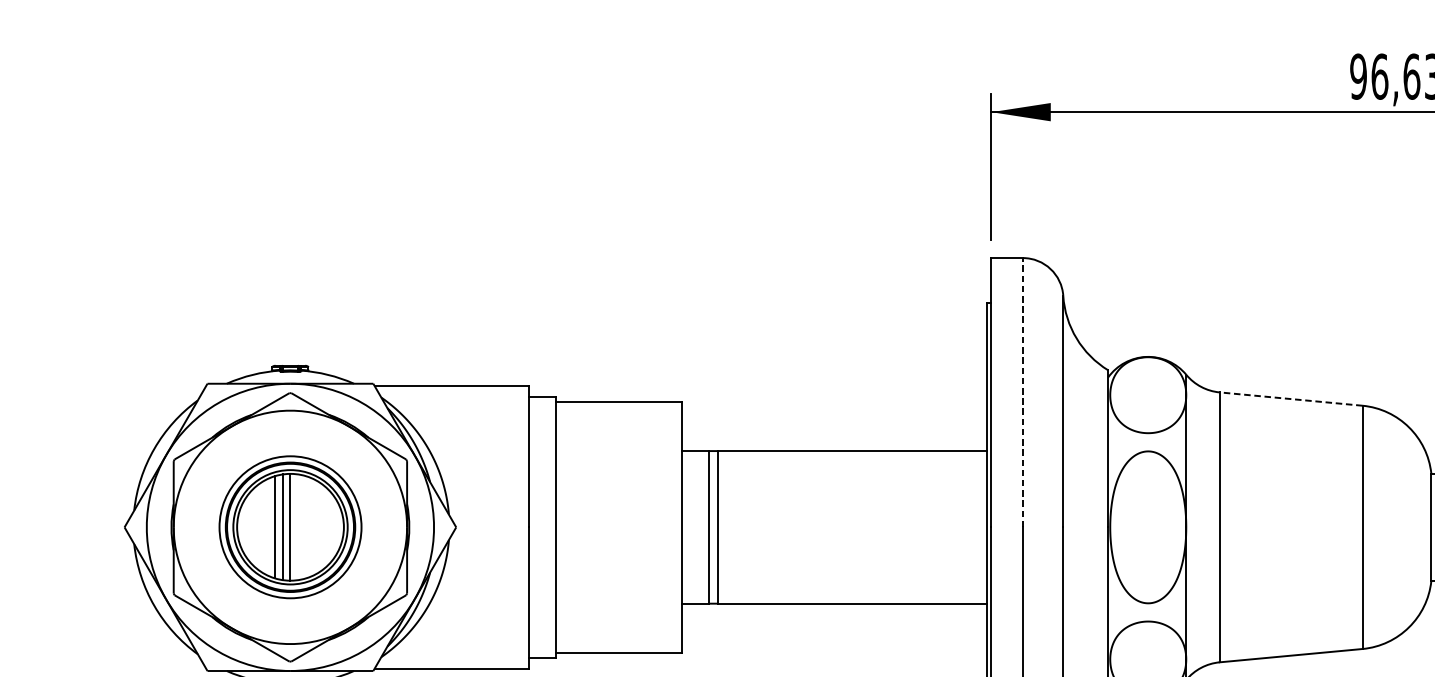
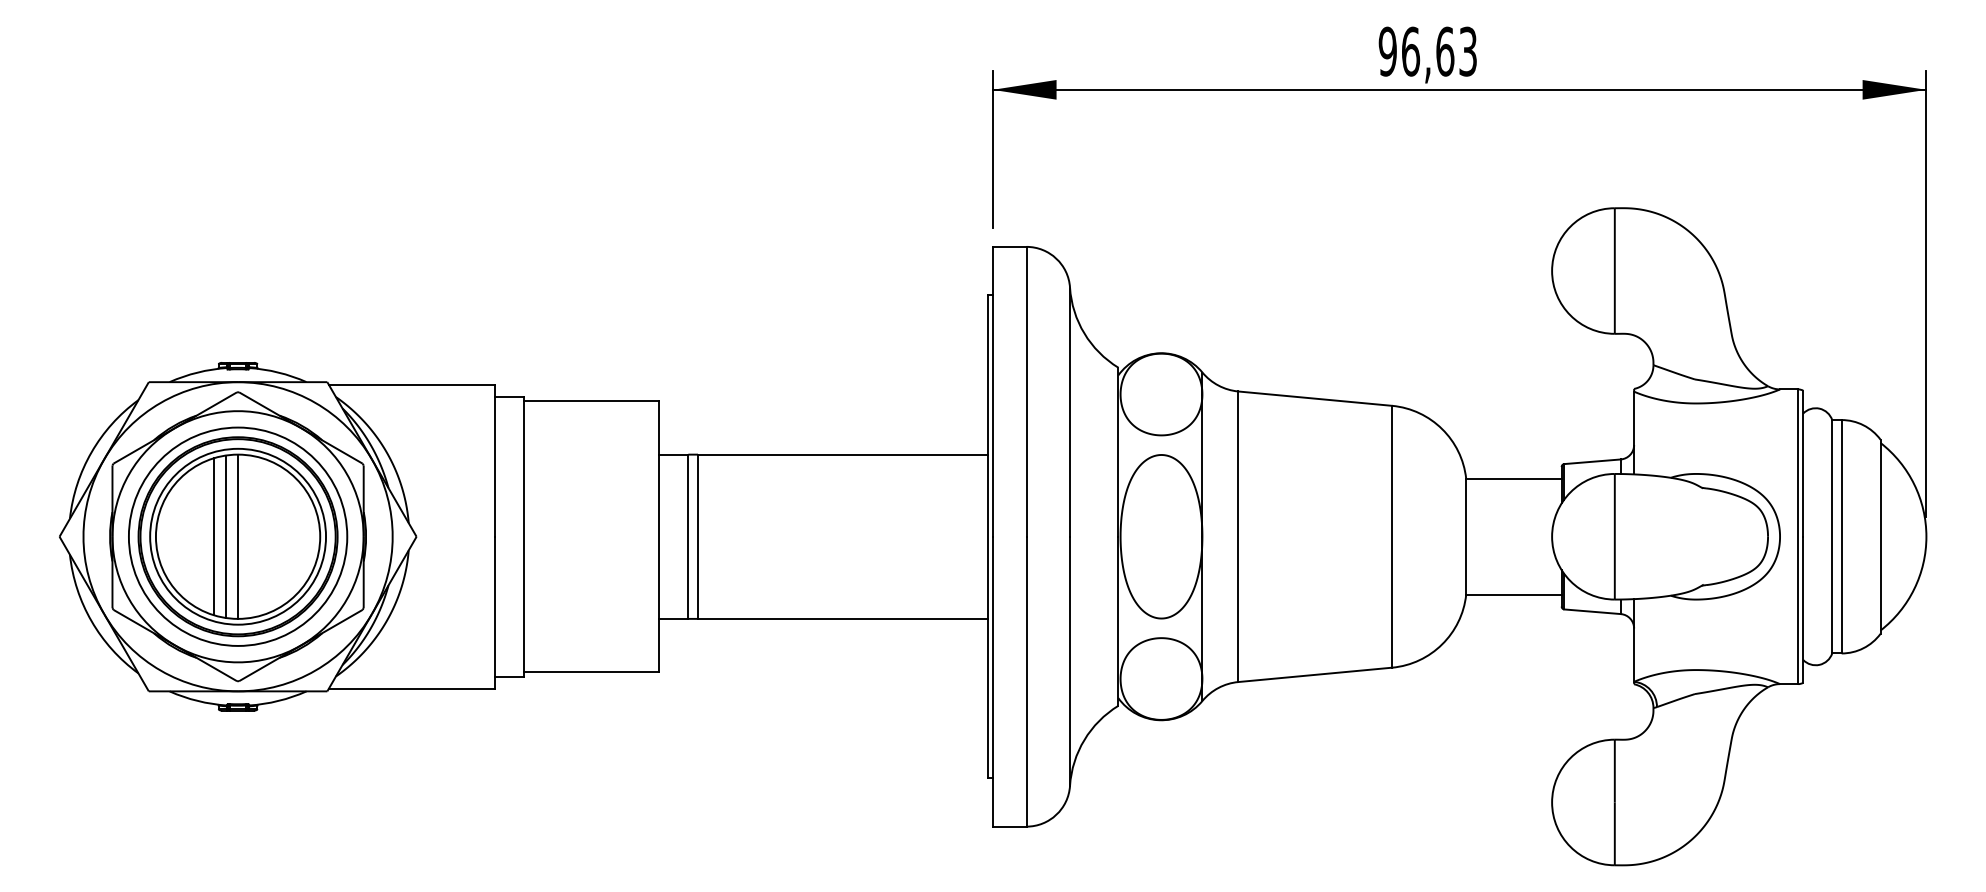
line: (1022, 392) -> (1026, 391), dashed -> solid
line: (1290, 398) -> (1314, 398), dashed -> solid
part: (290, 527) -> (238, 536), size x1.43

